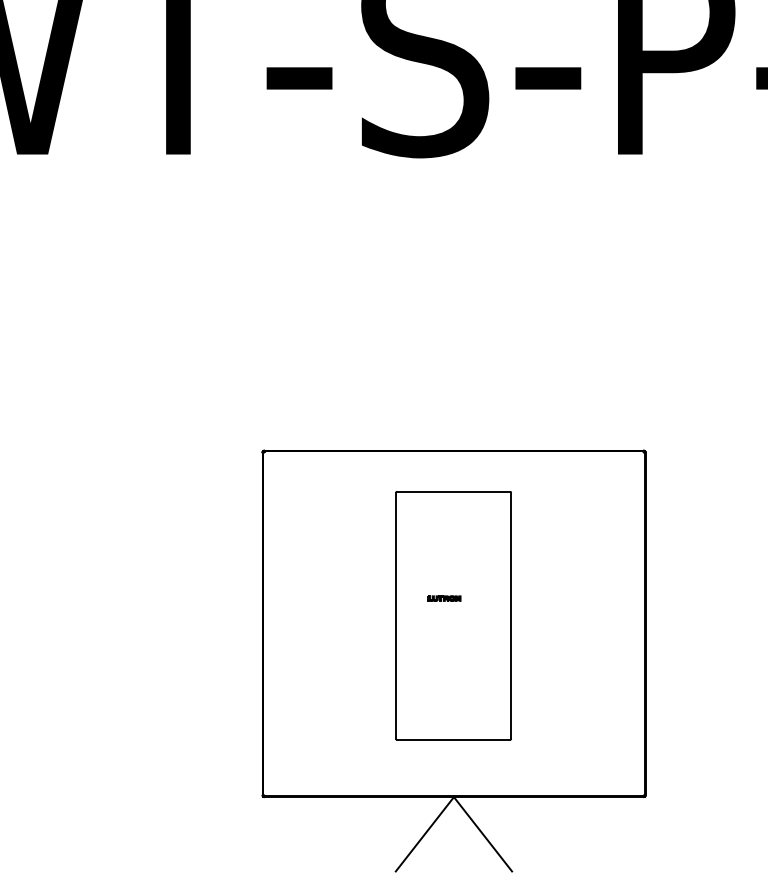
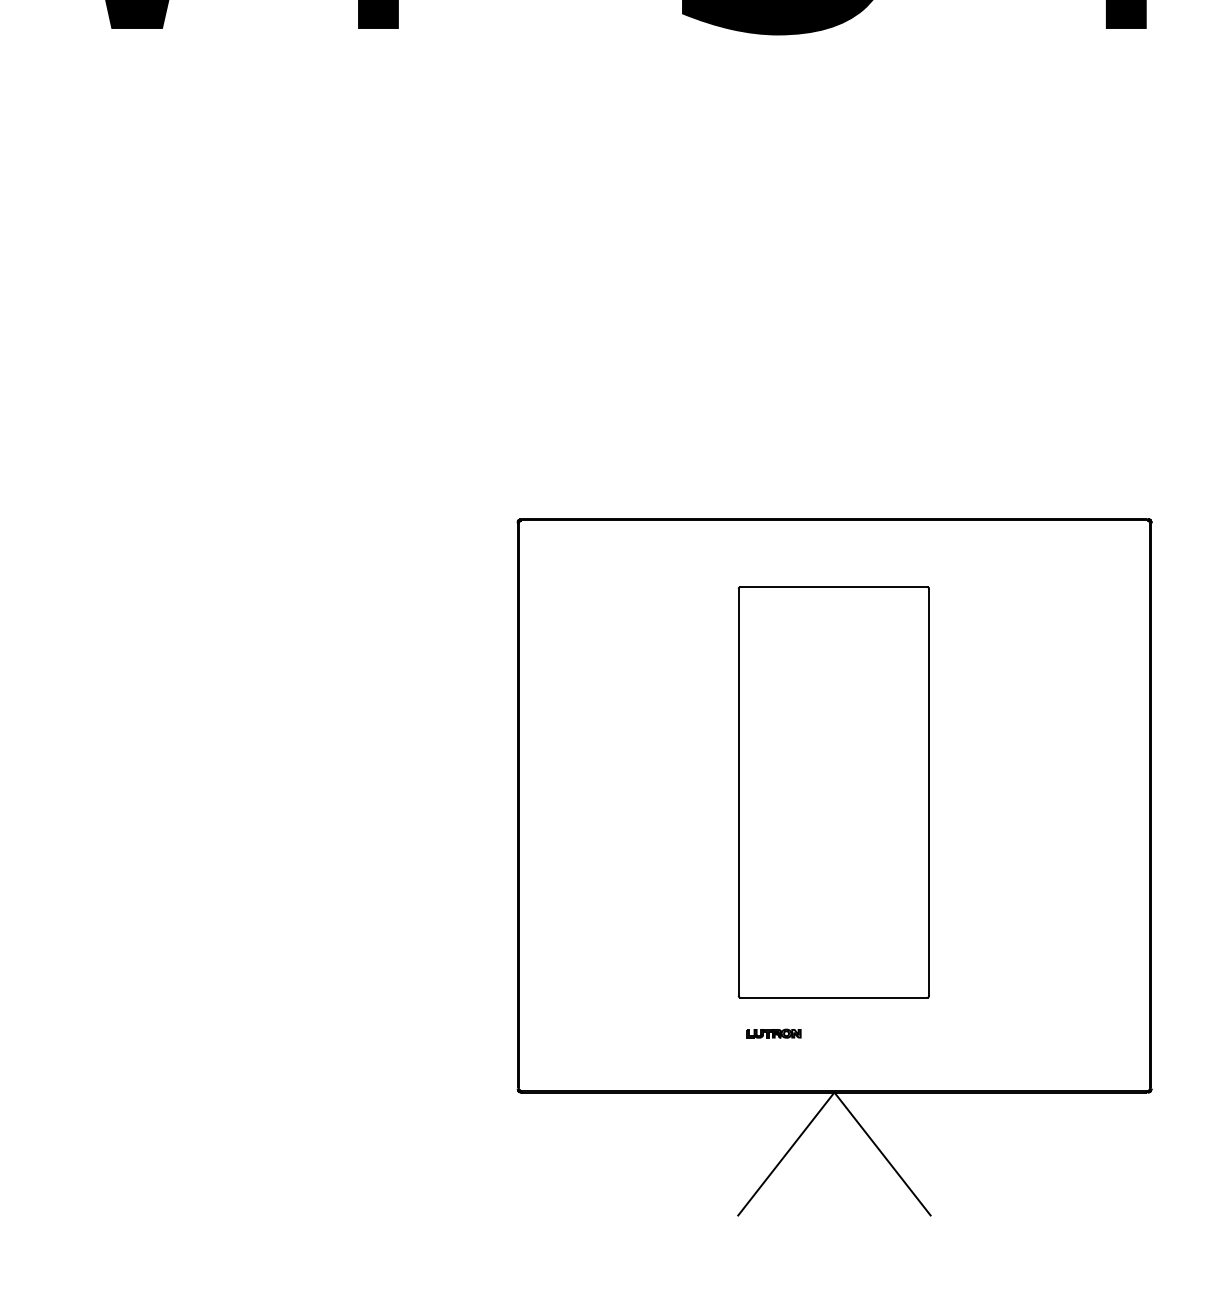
part: (444, 598) -> (774, 1033), moved

